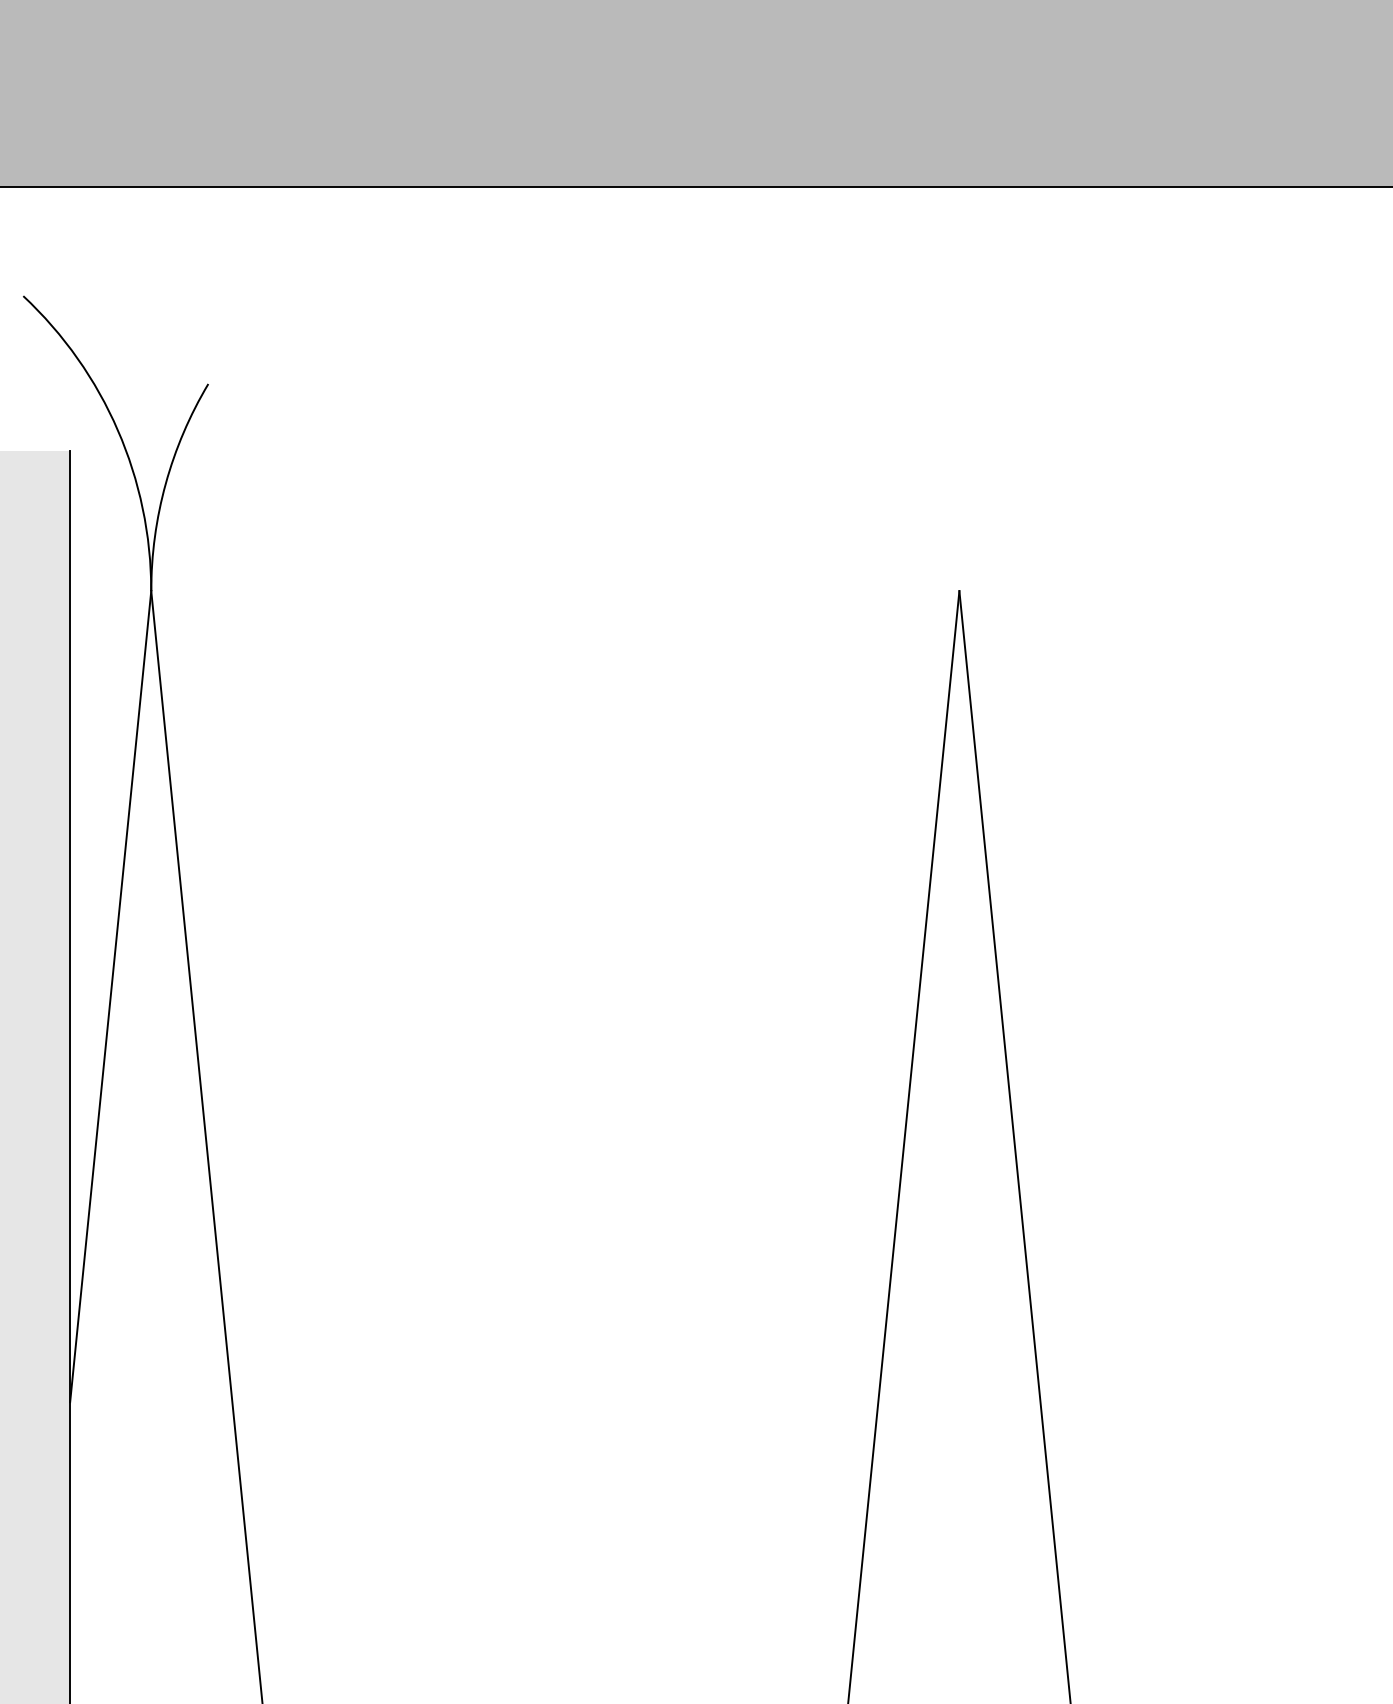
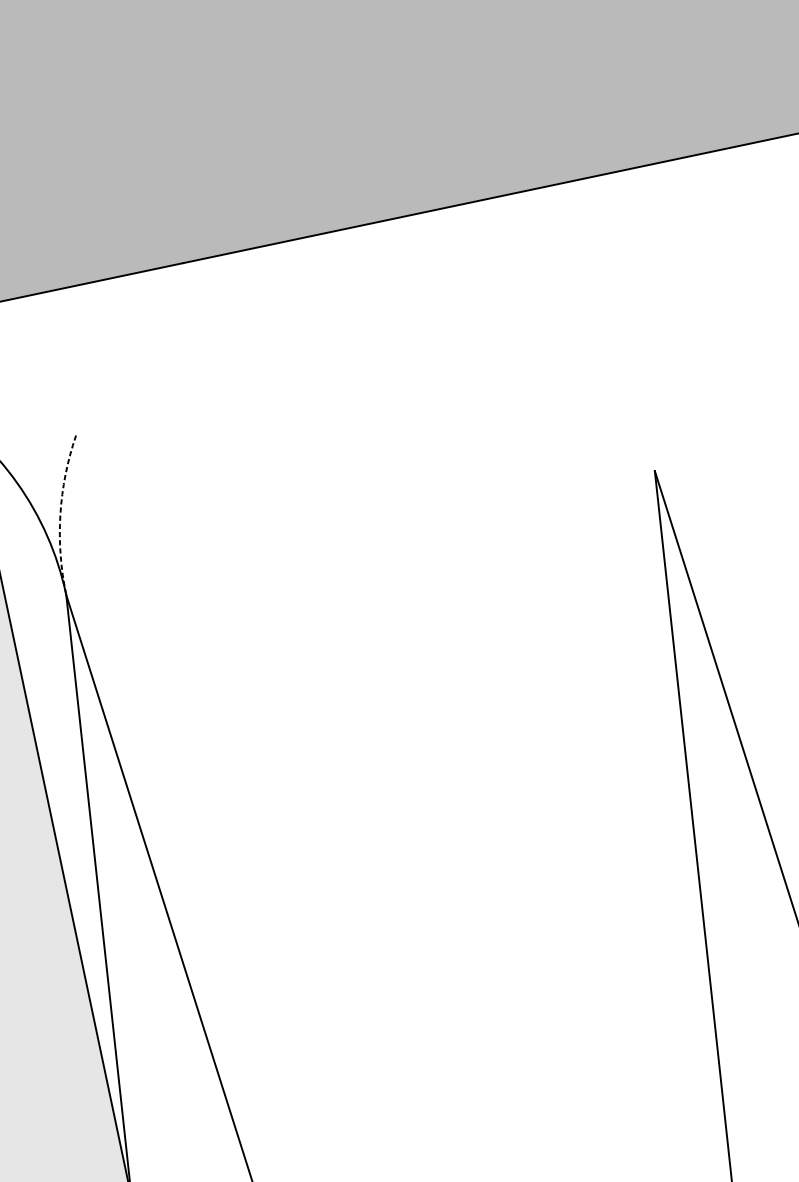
arc: (165, 483) -> (60, 514), solid -> dashed

